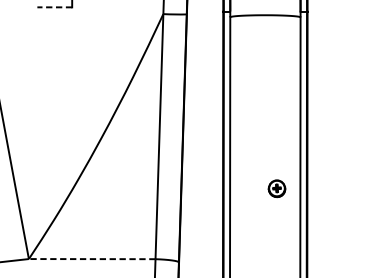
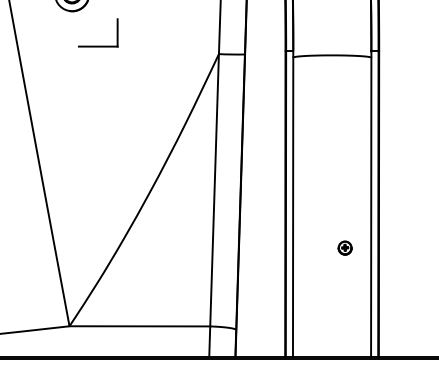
line: (54, 7) -> (97, 46), dashed -> solid
part: (276, 188) -> (344, 247), size x0.71
line: (91, 259) -> (139, 326), dashed -> solid

